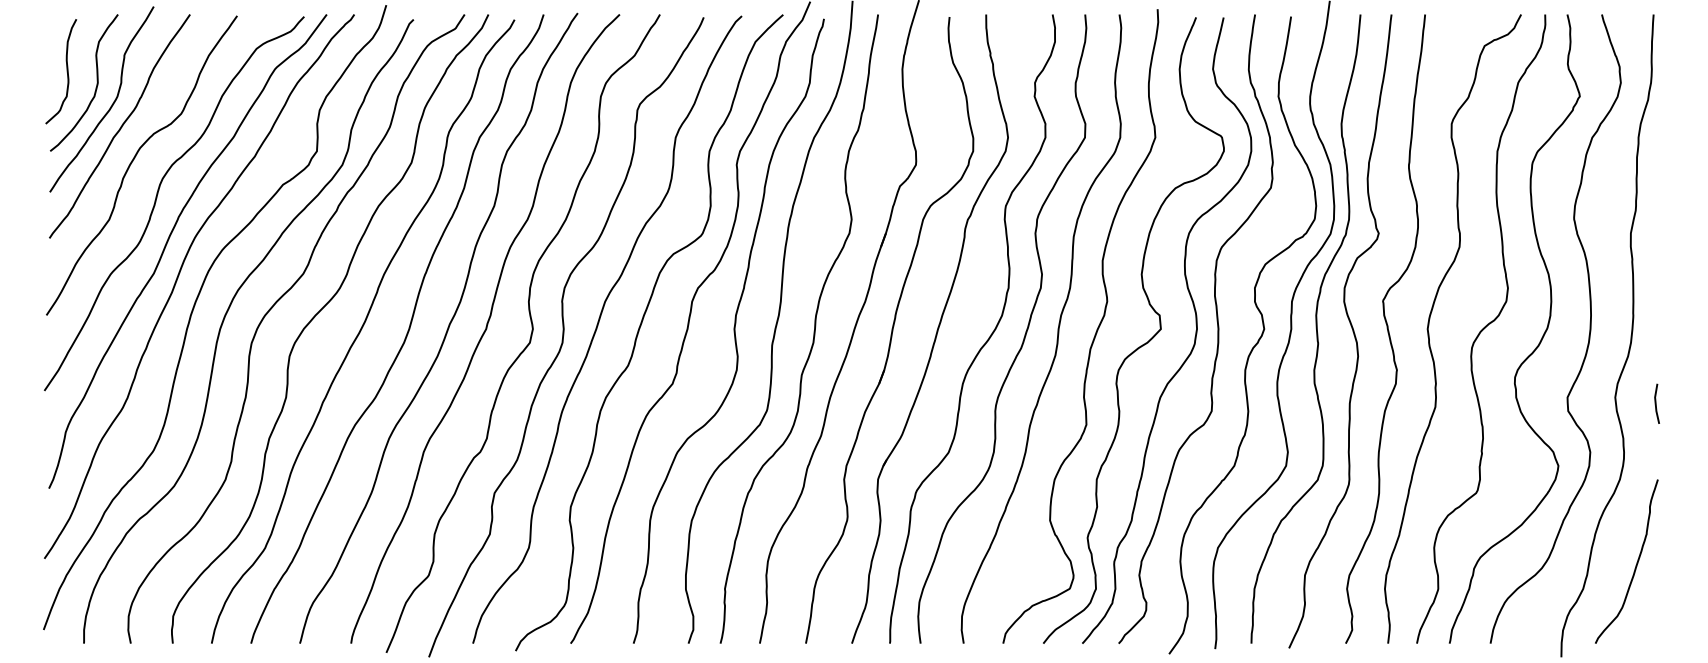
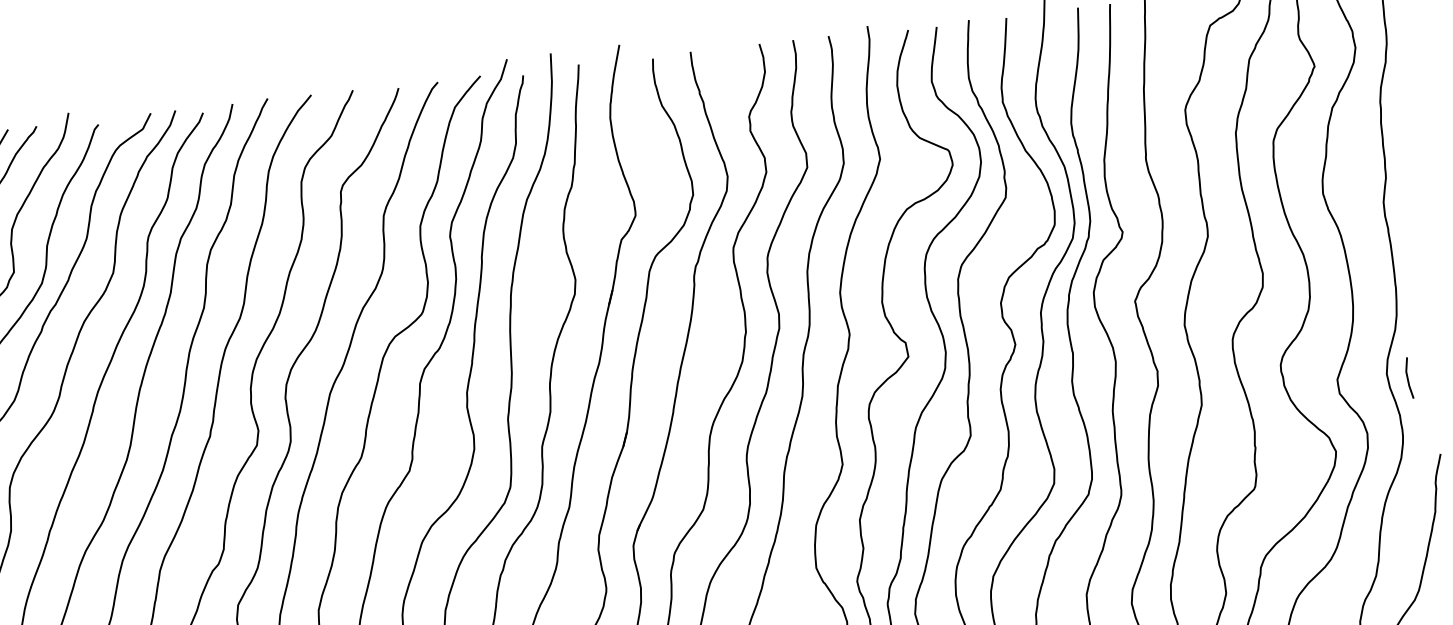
line: (1656, 403) -> (1408, 377), moved

